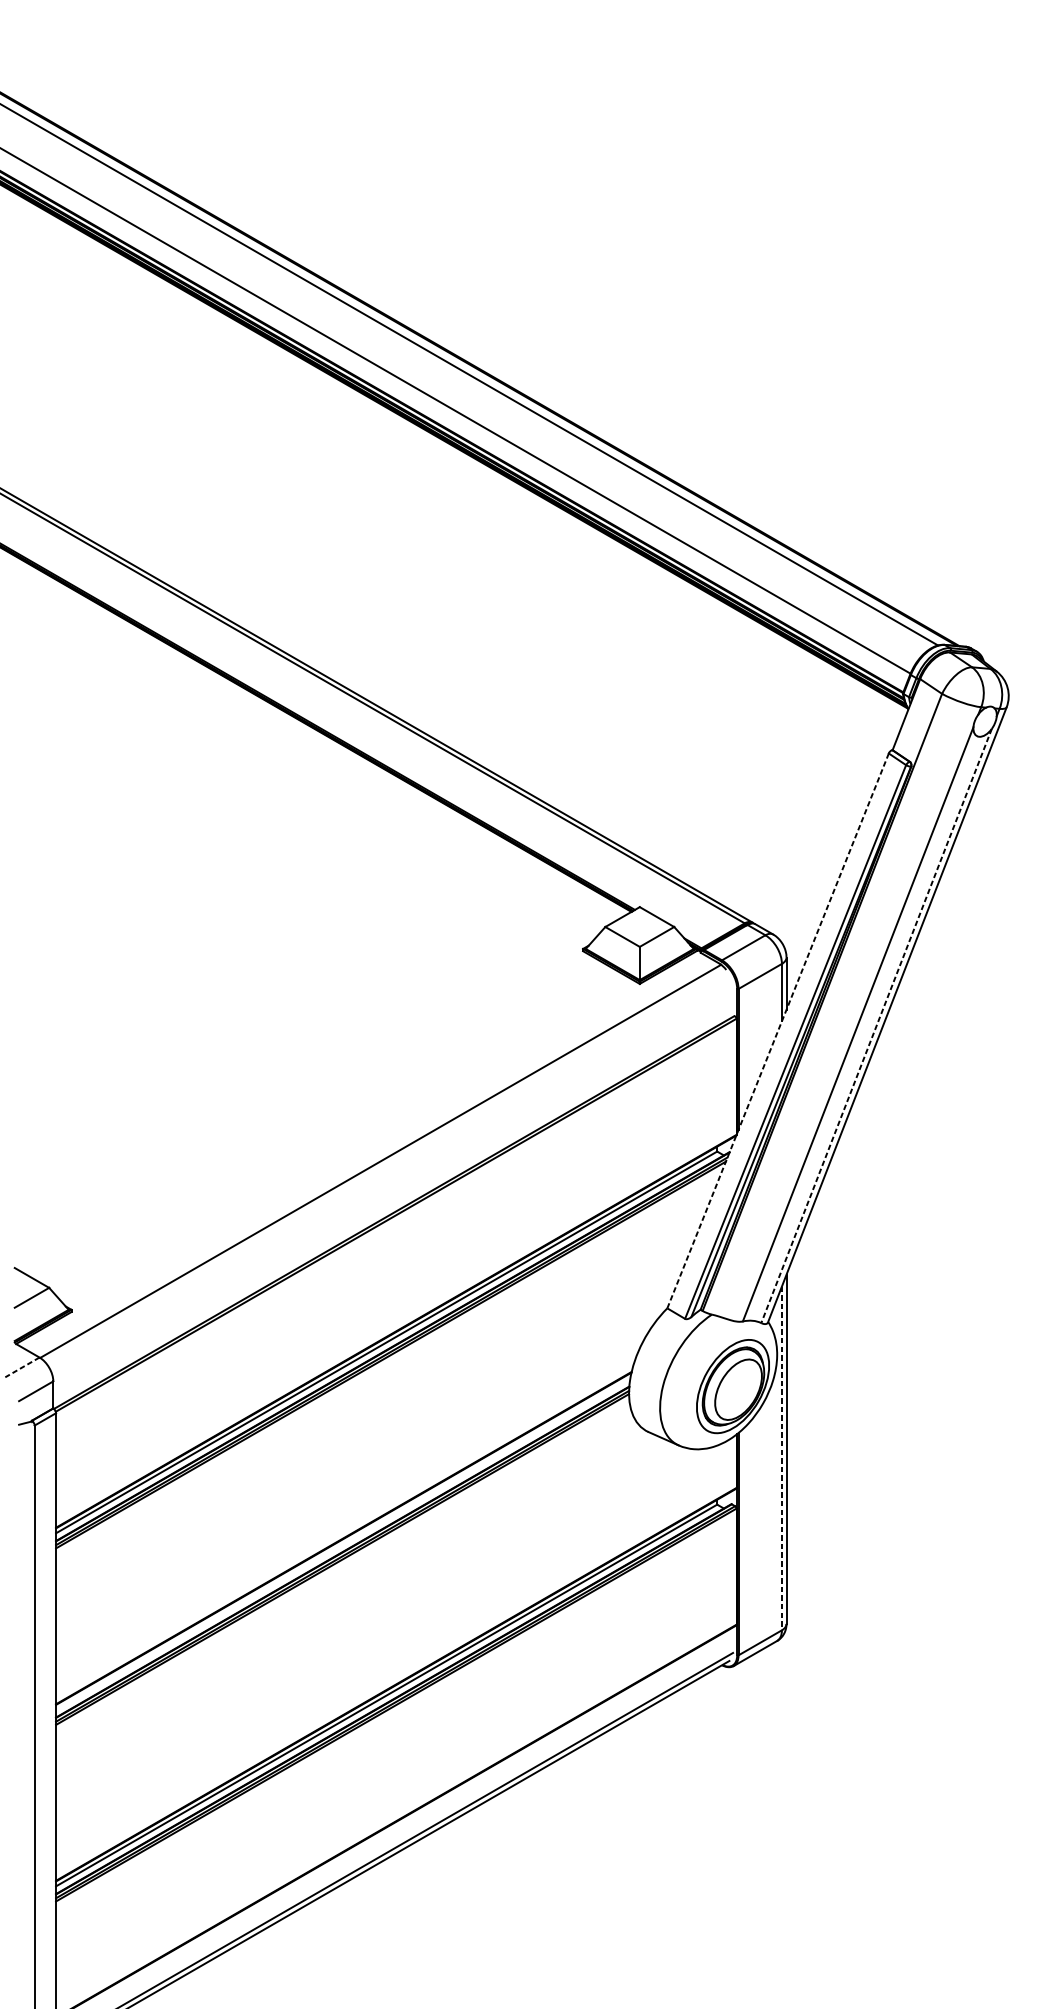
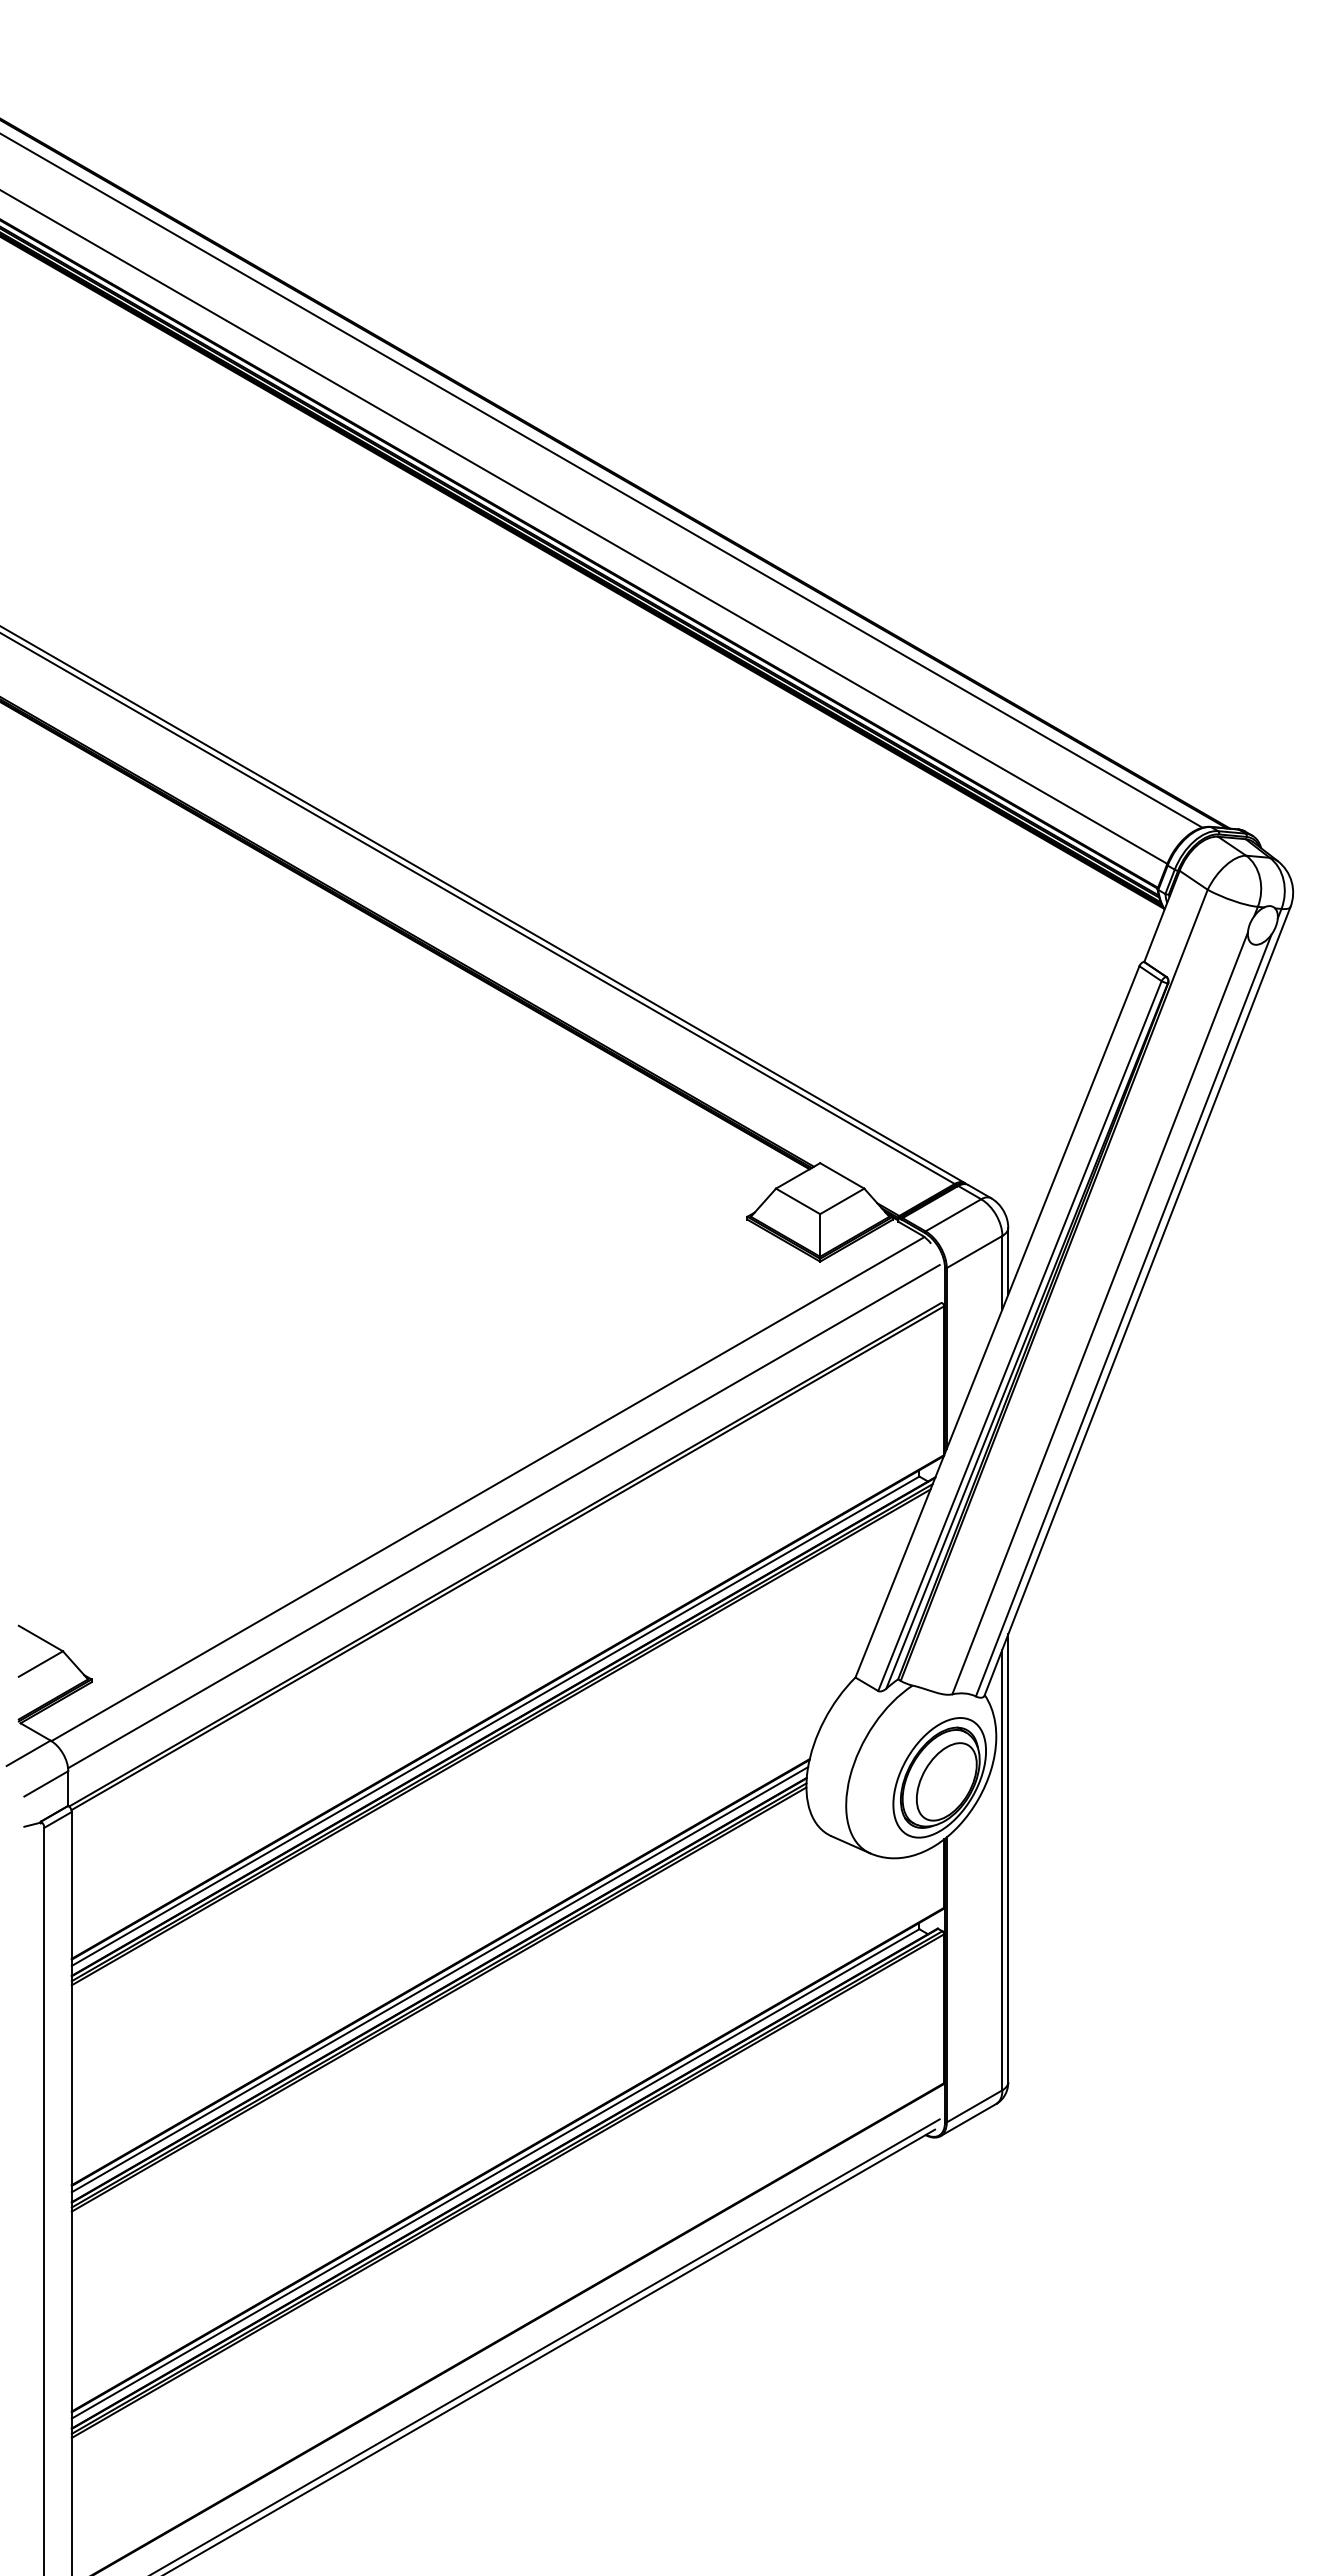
line: (876, 1025) -> (1123, 1315), dashed -> solid
line: (778, 1030) -> (997, 1321), dashed -> solid
line: (392, 1182) -> (503, 1516), added
line: (22, 1367) -> (28, 1753), dashed -> solid
line: (782, 1458) -> (1002, 1870), dashed -> solid
line: (342, 1543) -> (439, 1979), added

